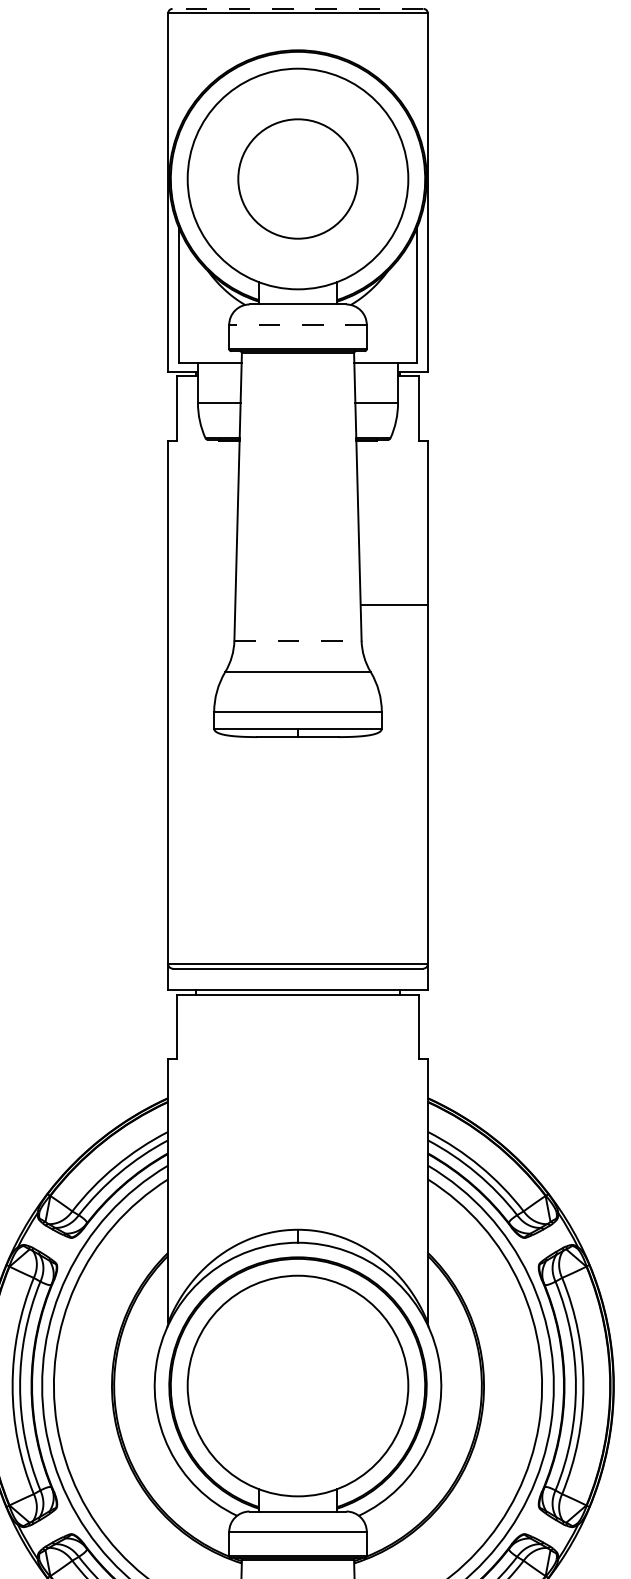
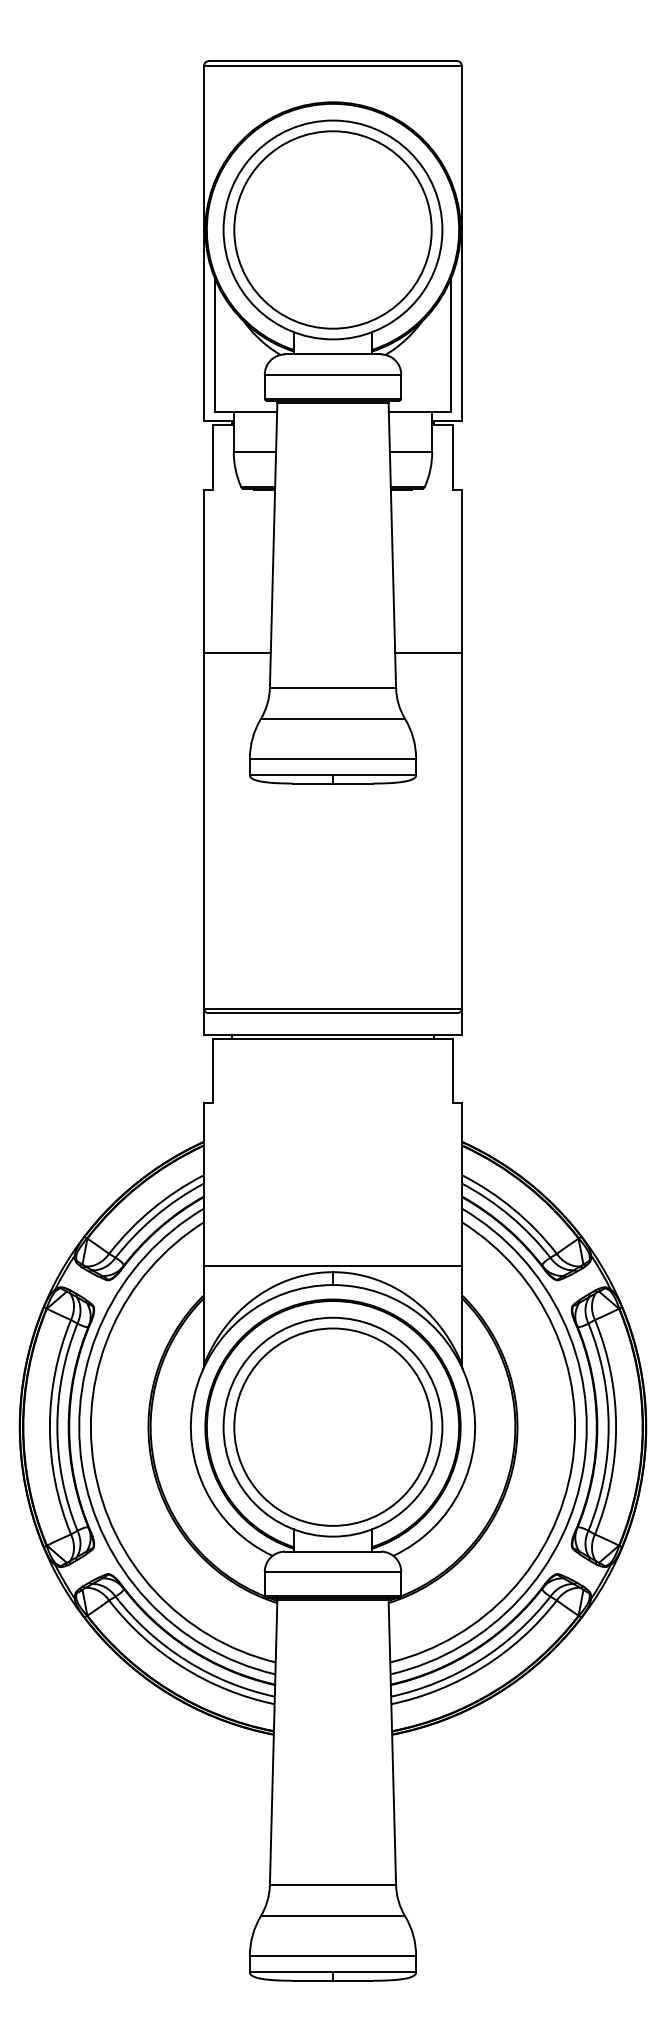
line: (297, 9) -> (332, 61), dashed -> solid
circle: (297, 178) -> (332, 229), size x1.67
line: (297, 324) -> (332, 374), dashed -> solid
line: (201, 604) -> (237, 652), added
line: (298, 640) -> (333, 687), dashed -> solid
line: (297, 1224) -> (332, 1266), added
circle: (297, 1385) -> (332, 1426), added

